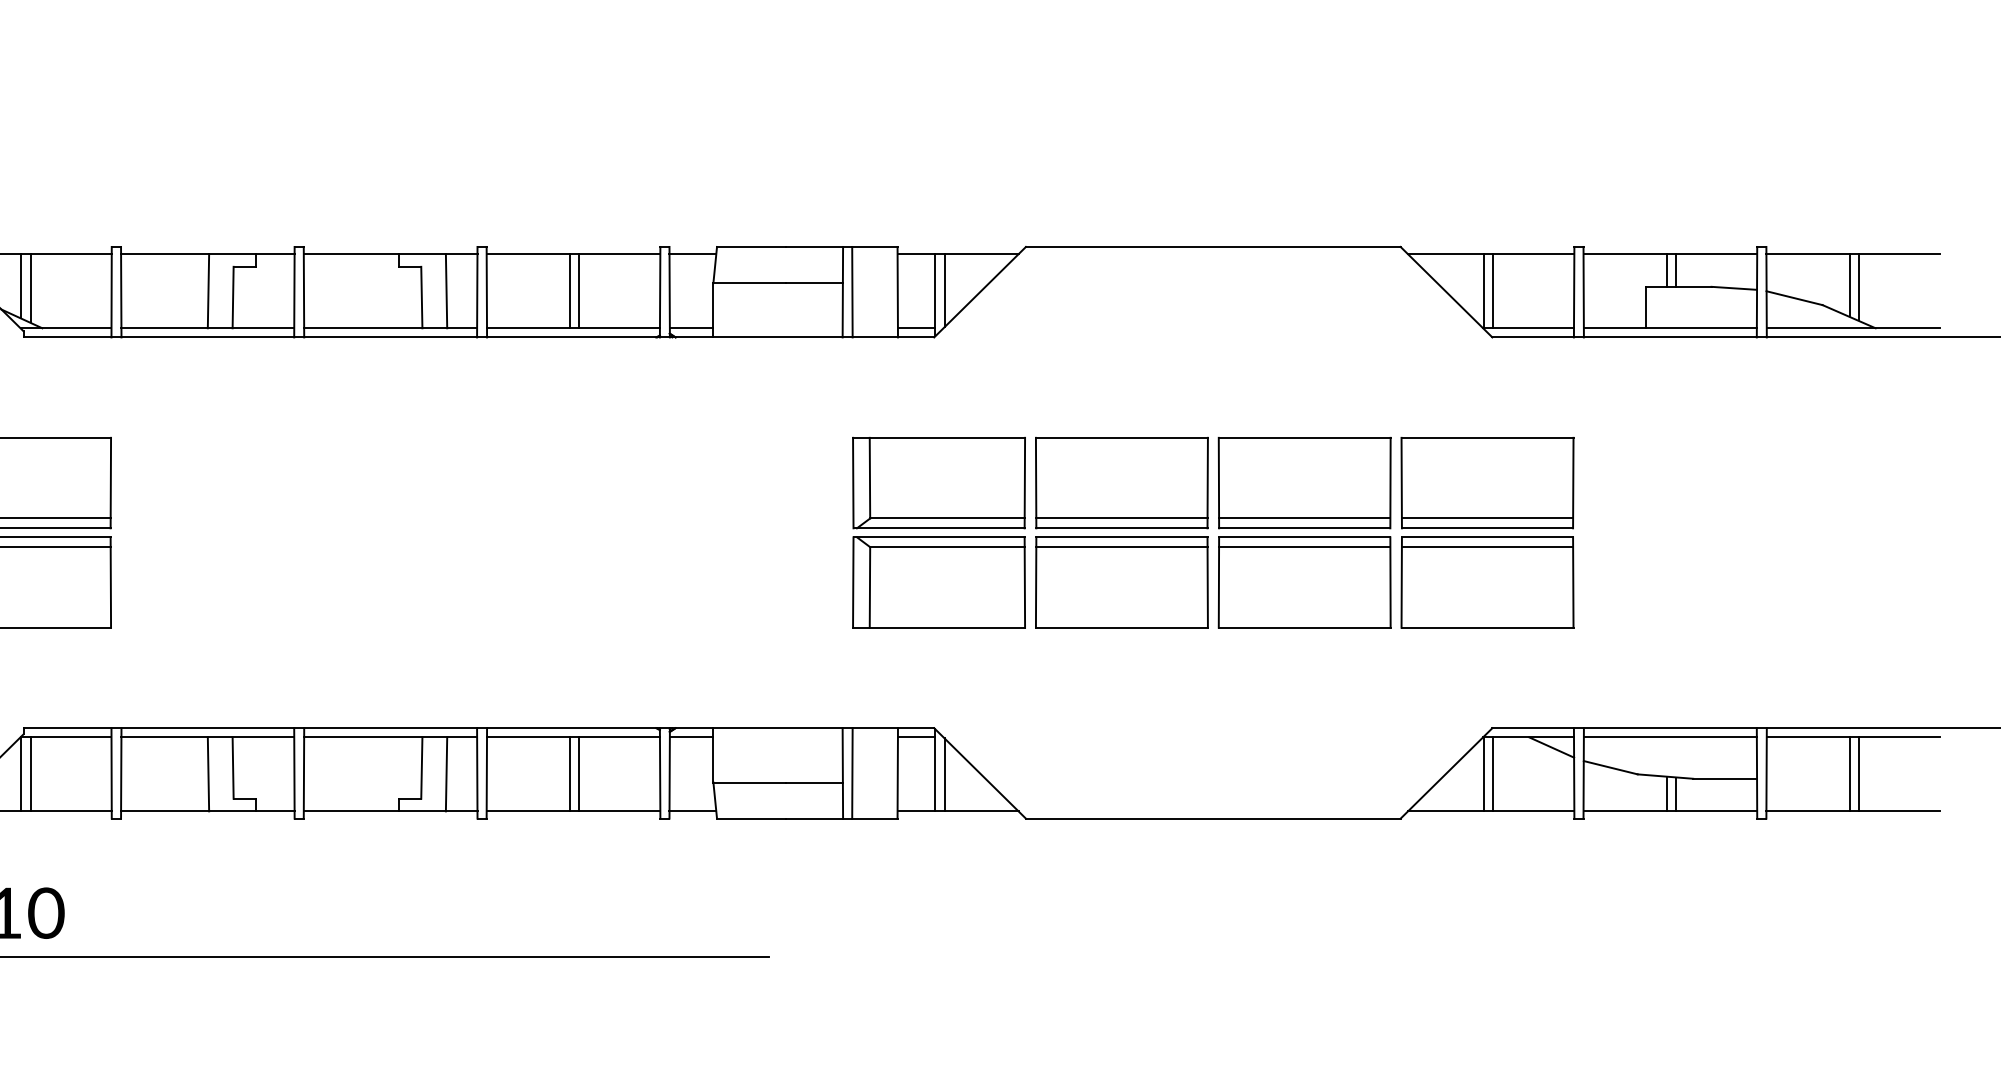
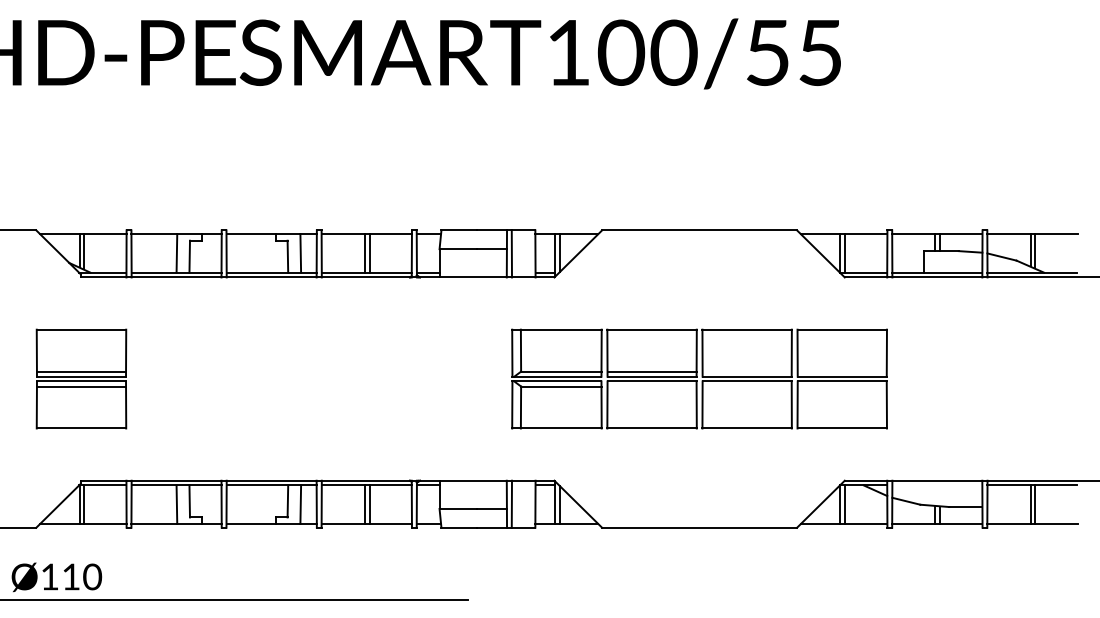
line: (1303, 518) -> (746, 371), removed
line: (1486, 518) -> (841, 371), removed
line: (1120, 547) -> (651, 386), removed
line: (1303, 547) -> (746, 386), removed
line: (1486, 547) -> (841, 386), removed
line: (1670, 737) -> (937, 485), removed

